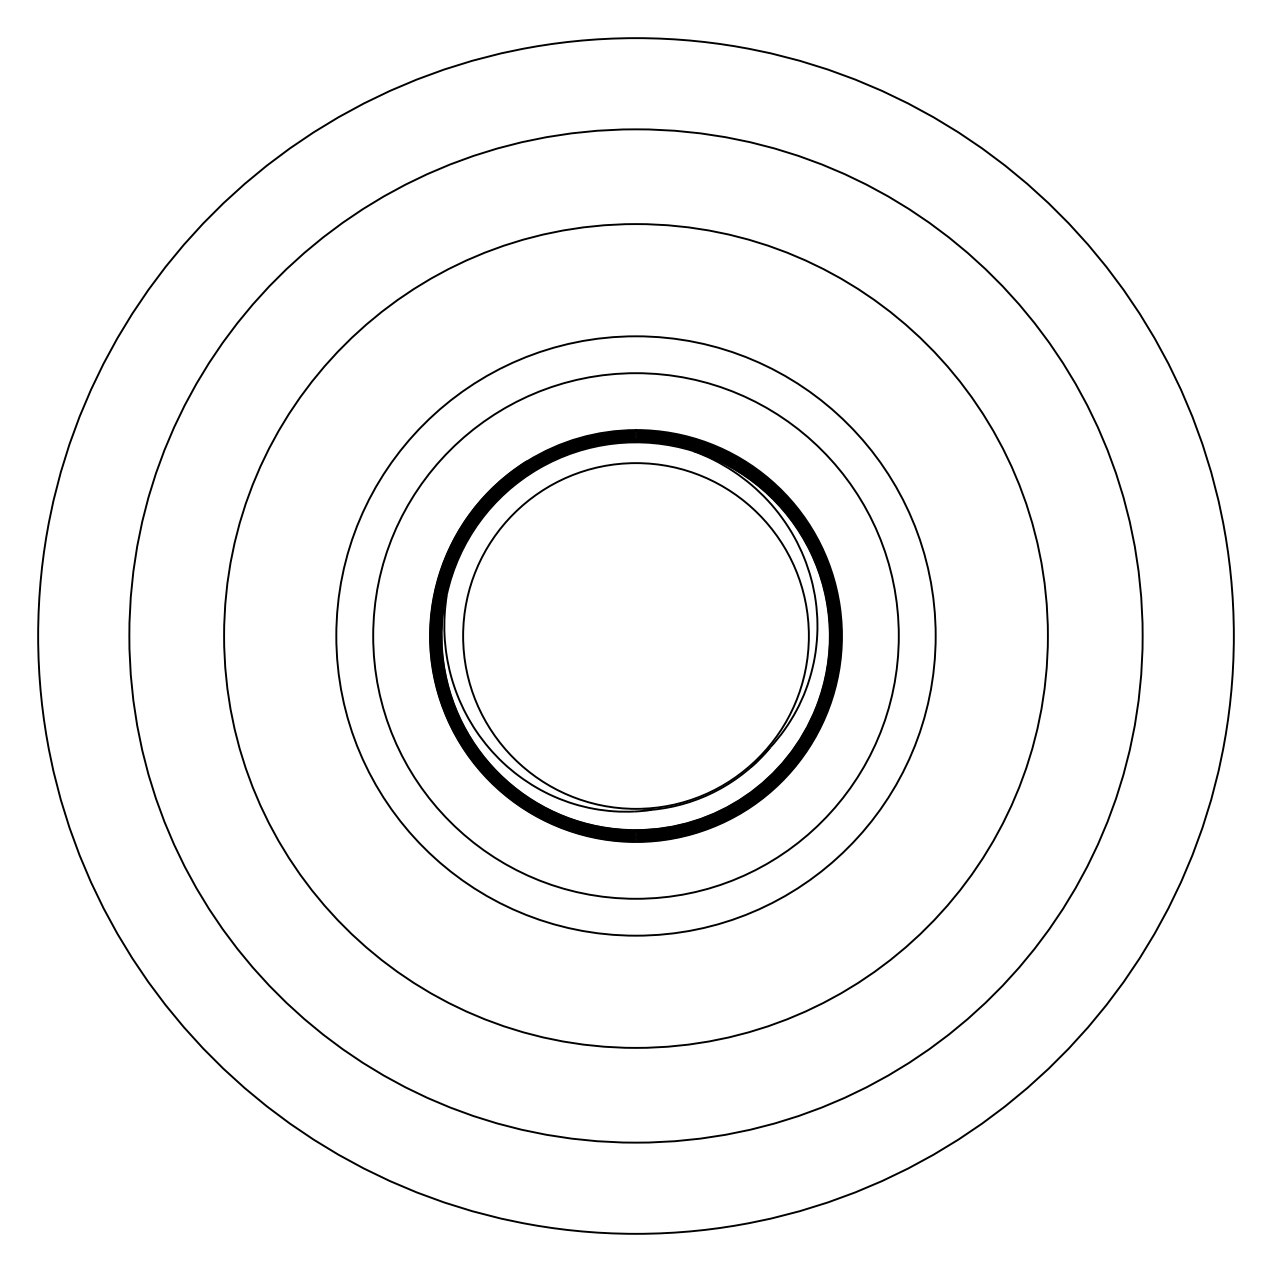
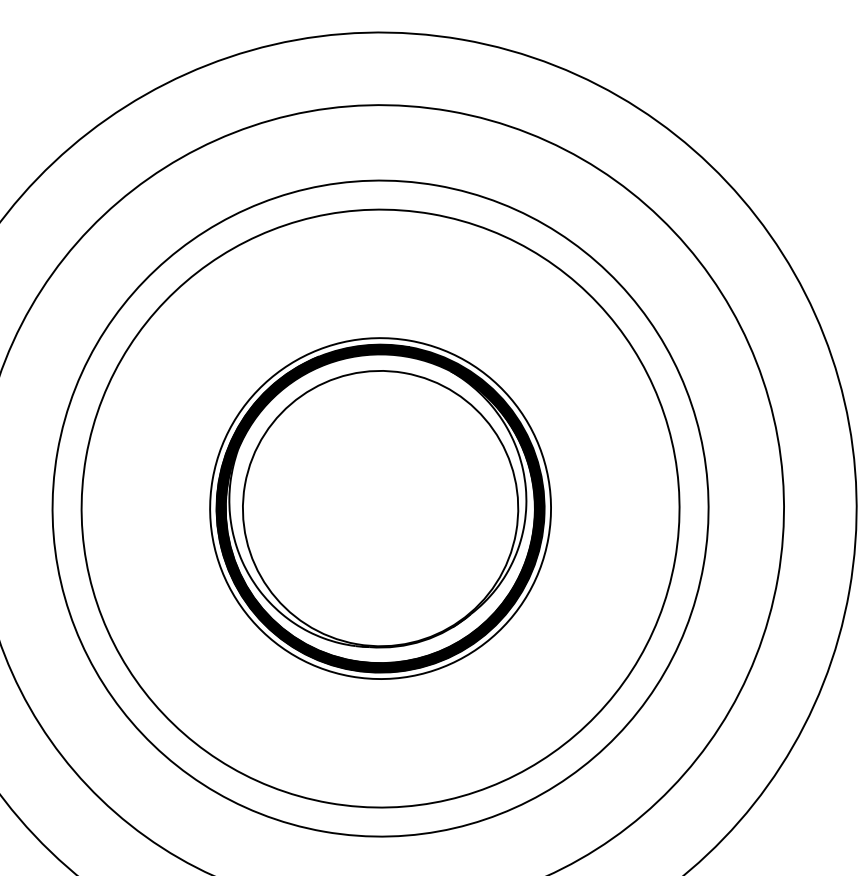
circle: (635, 635) -> (380, 508), size x0.71
circle: (635, 635) -> (380, 508), size x1.43

